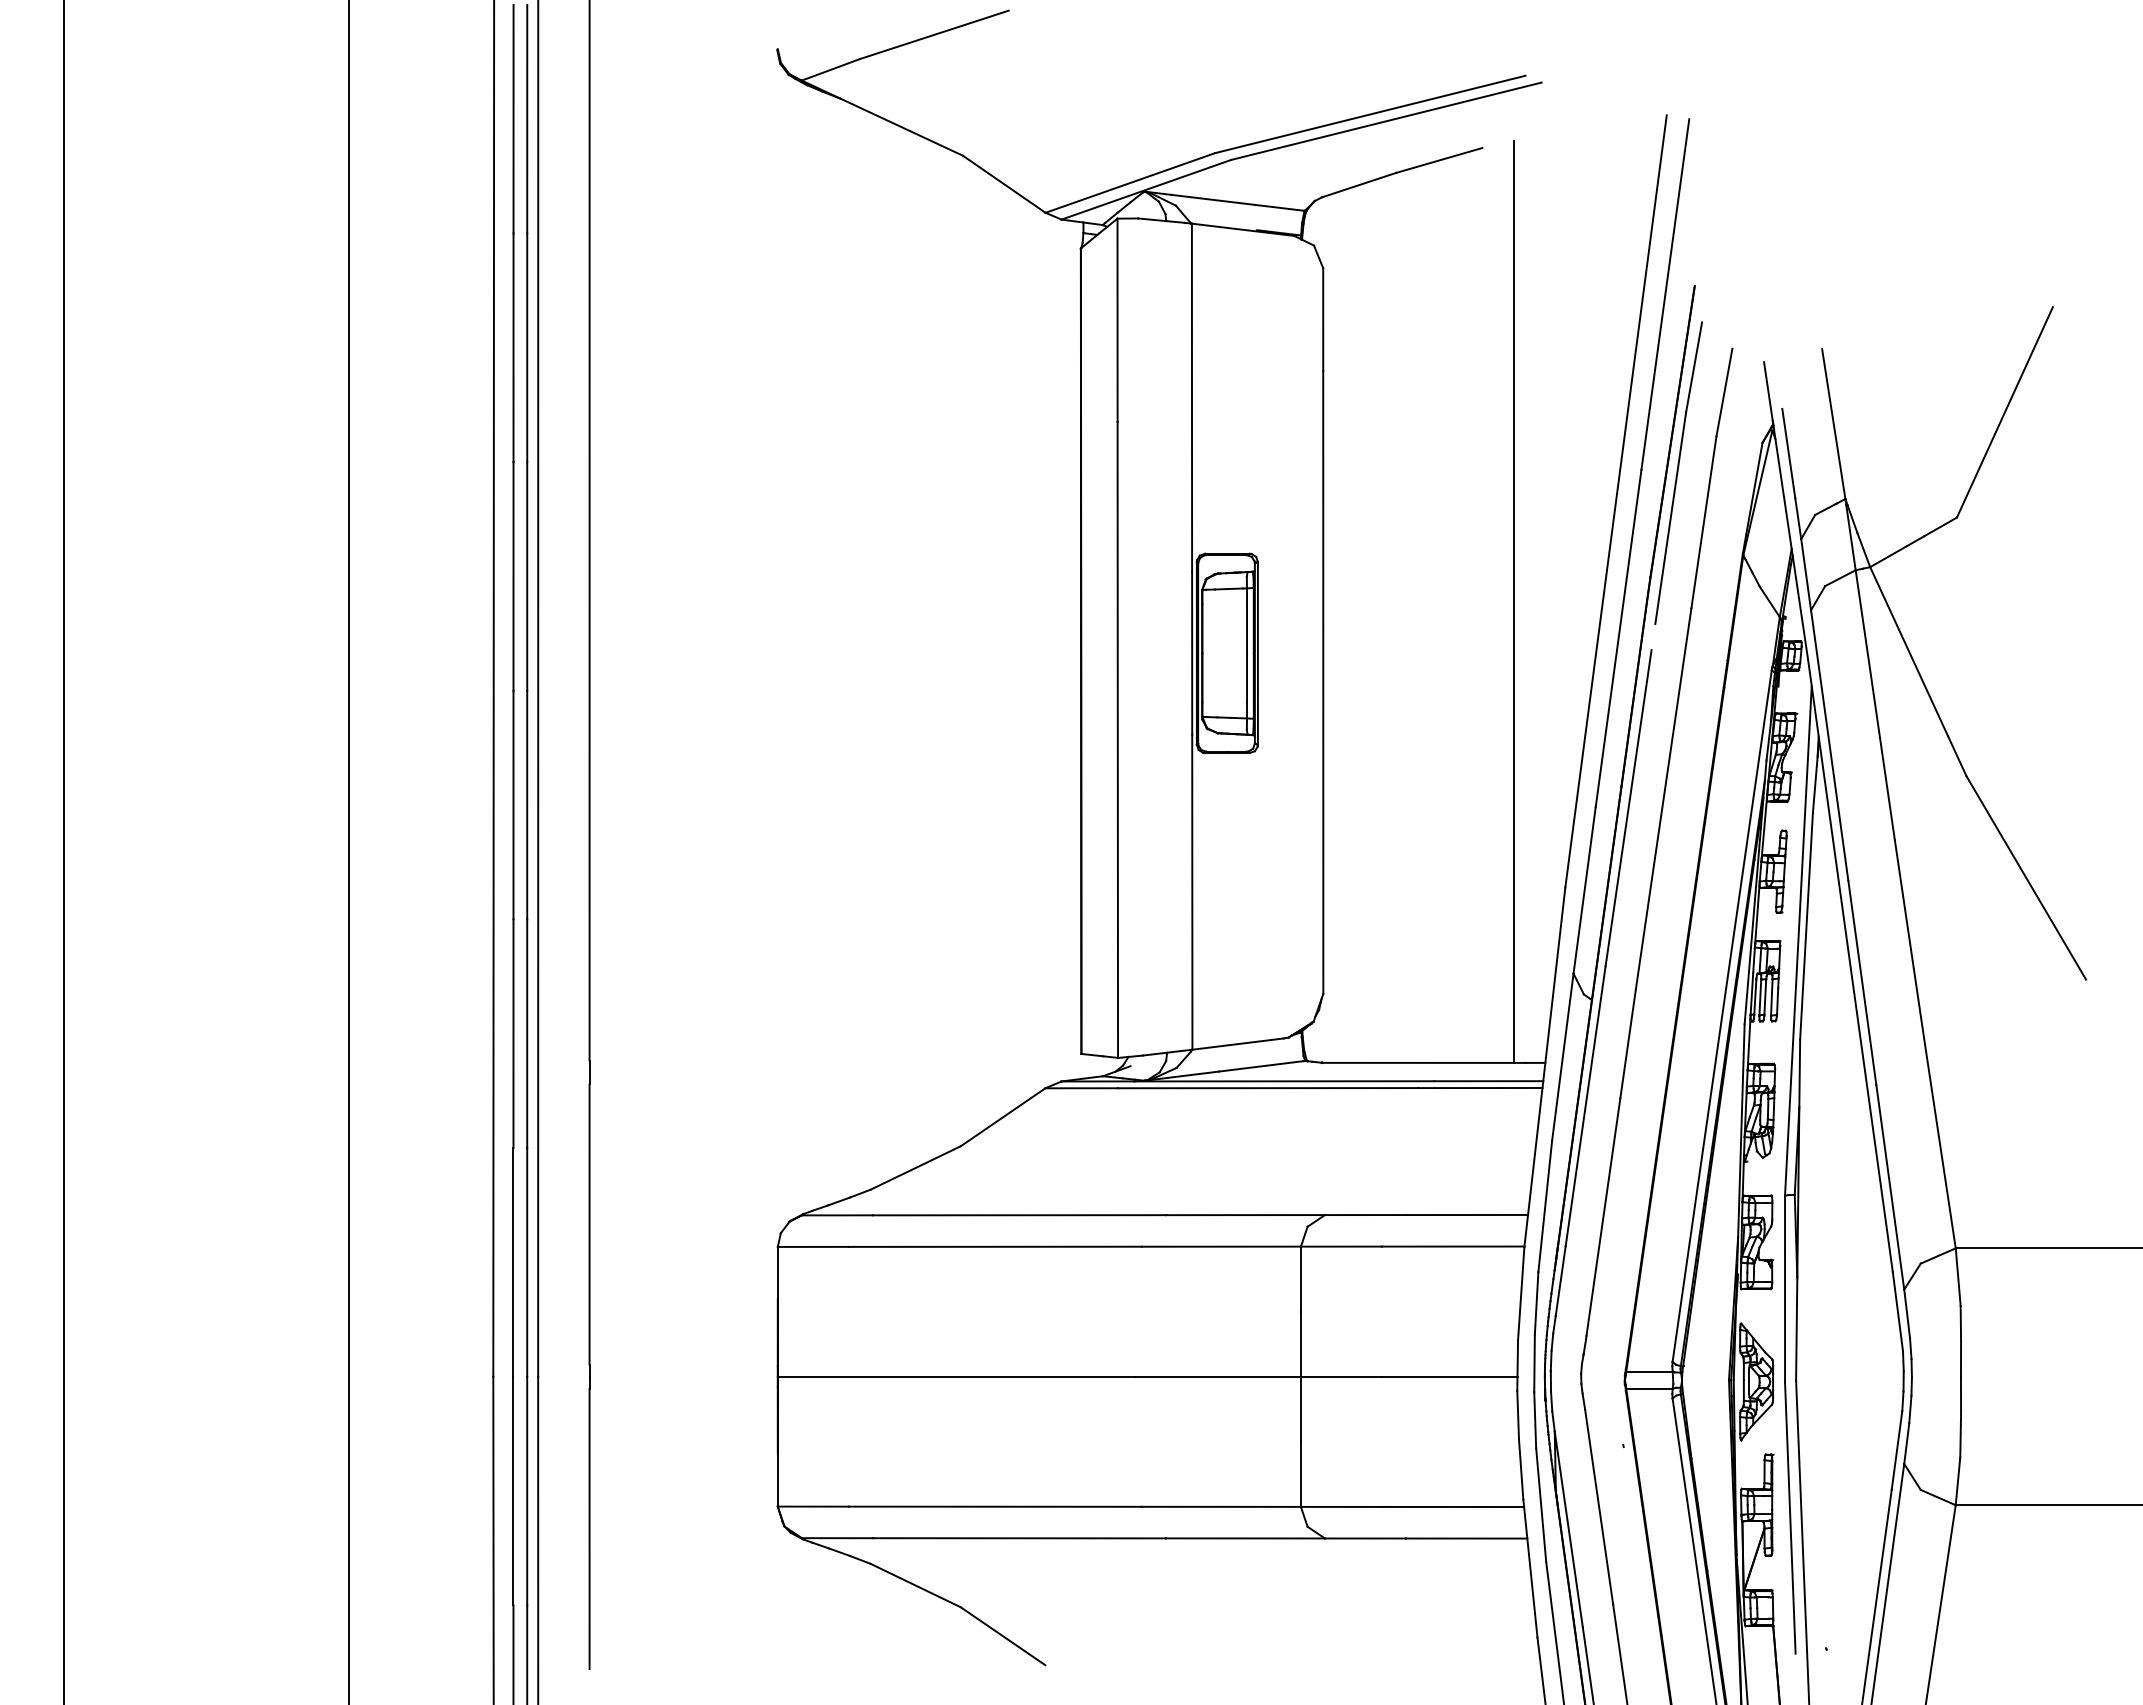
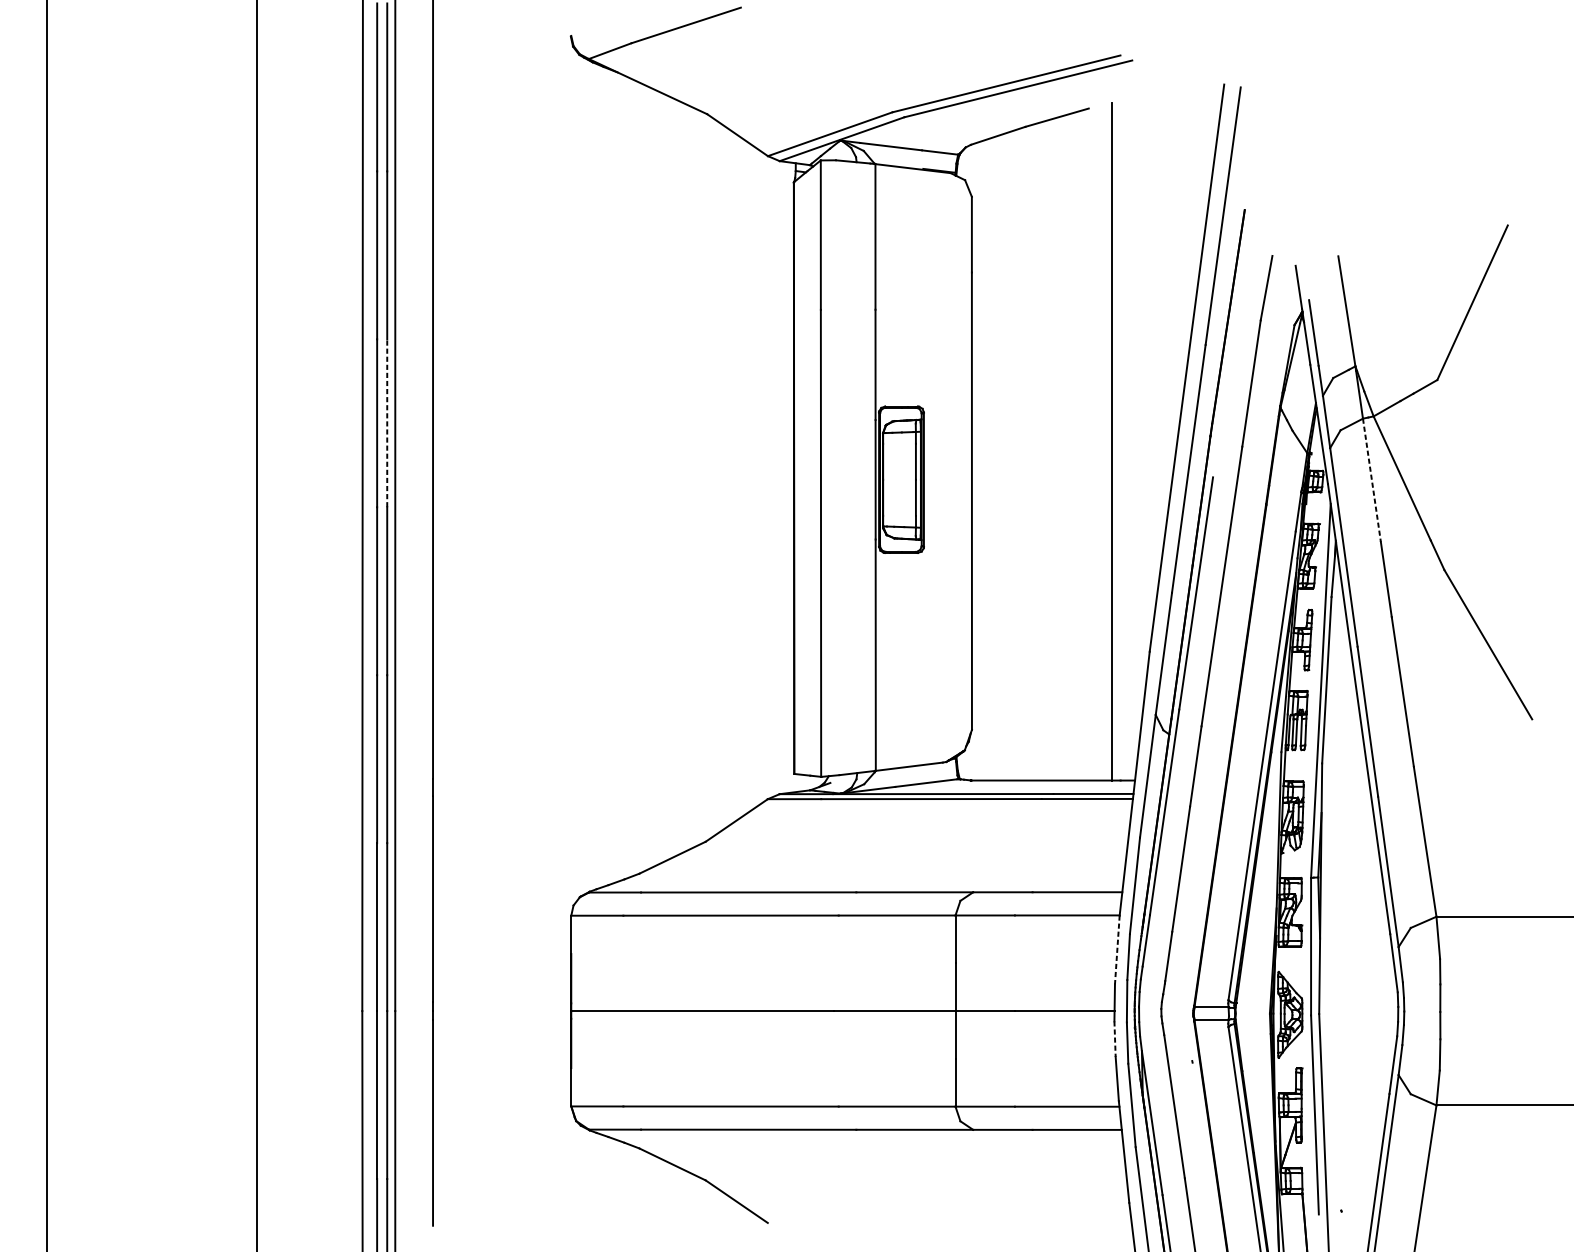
part: (1678, 472) -> (1232, 346), removed
line: (527, 576) -> (387, 423), solid -> dashed
line: (1867, 654) -> (1371, 480), solid -> dashed
line: (1521, 1294) -> (1117, 950), solid -> dashed
line: (1518, 1415) -> (1115, 1039), solid -> dashed

